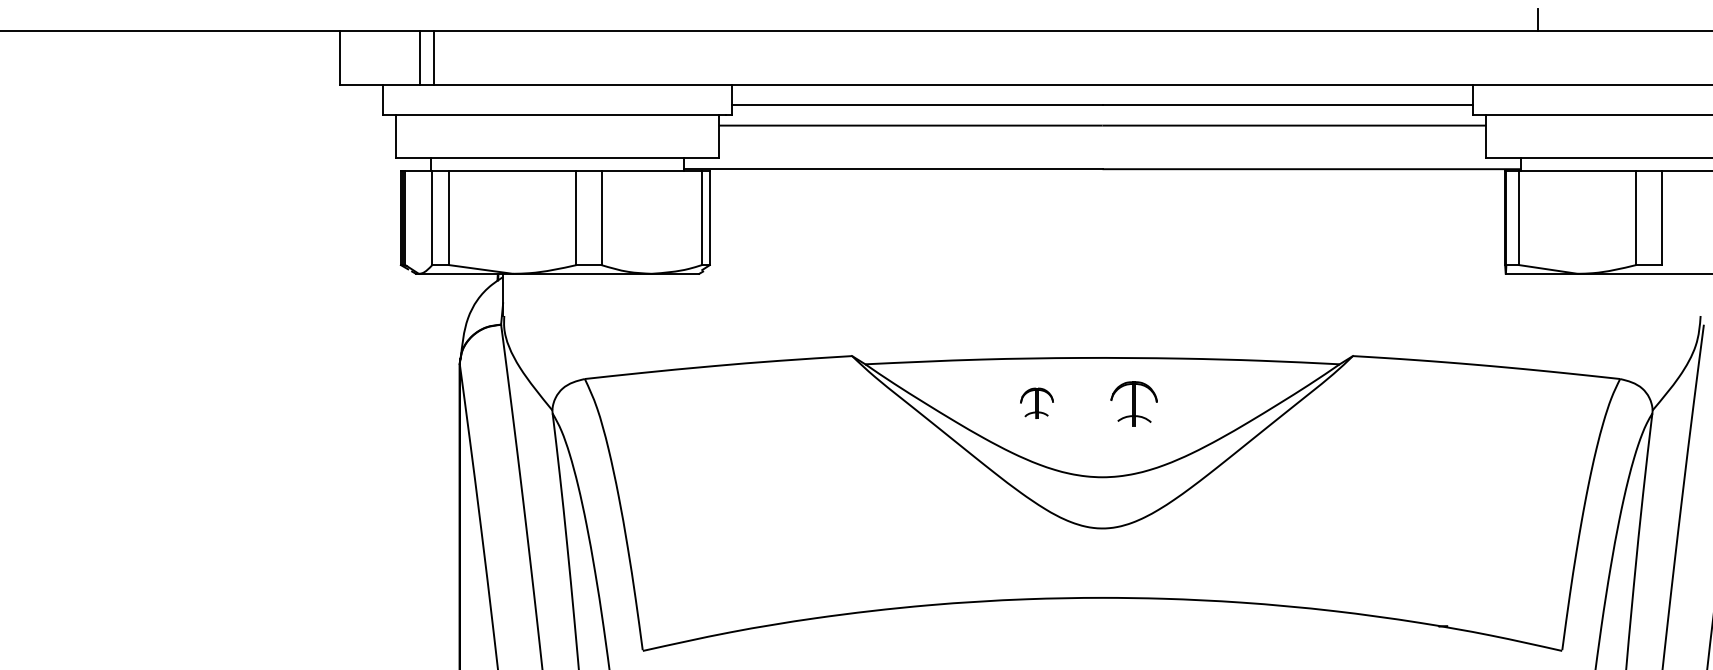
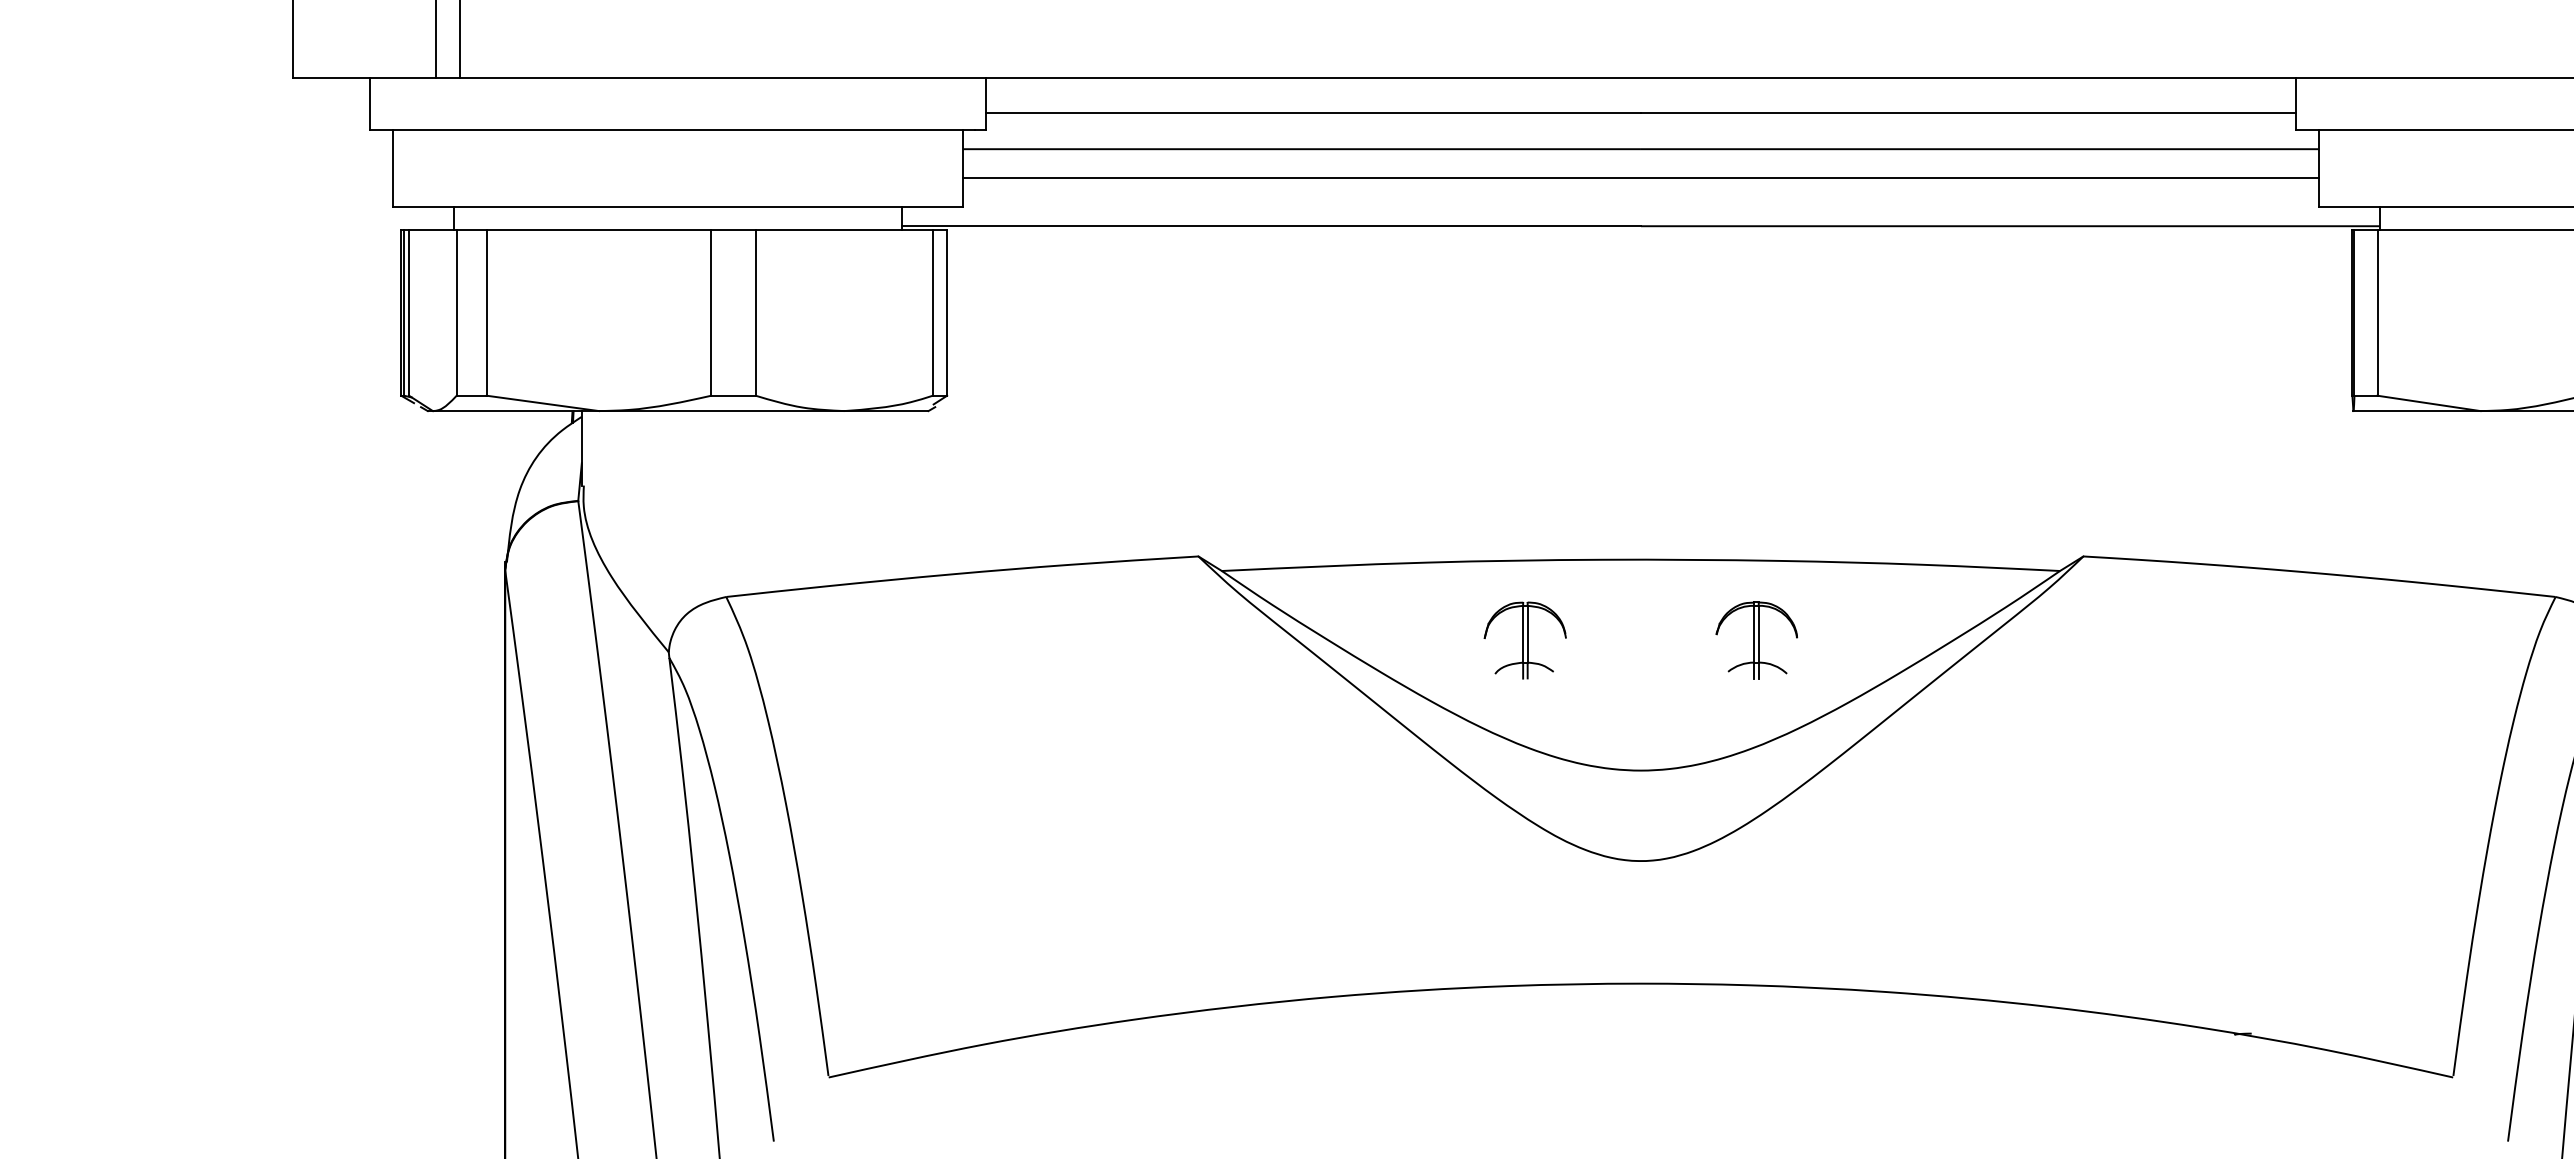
line: (1102, 141) -> (1640, 177), added
part: (1036, 403) -> (1524, 640), size x1.43
part: (1133, 403) -> (1755, 640), moved

